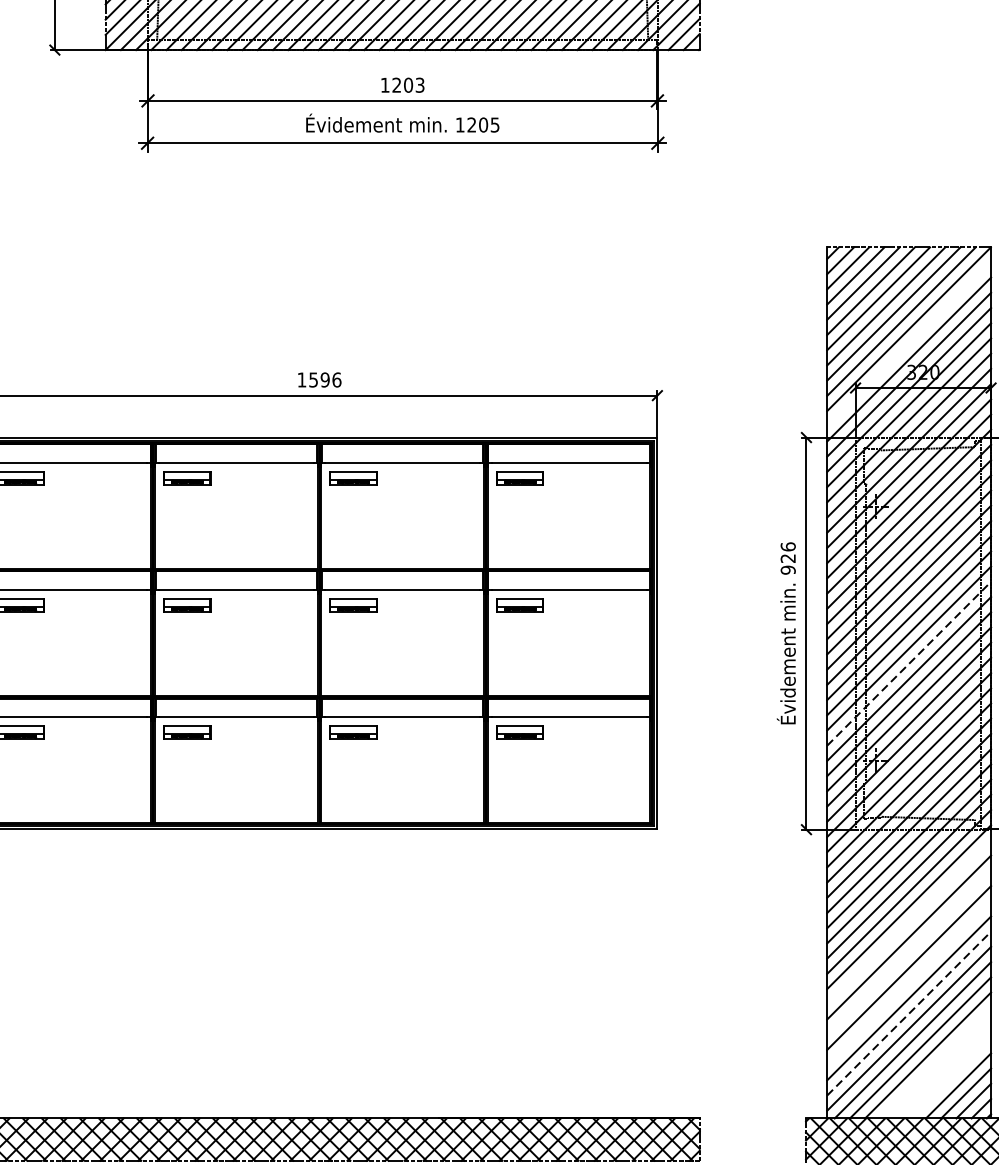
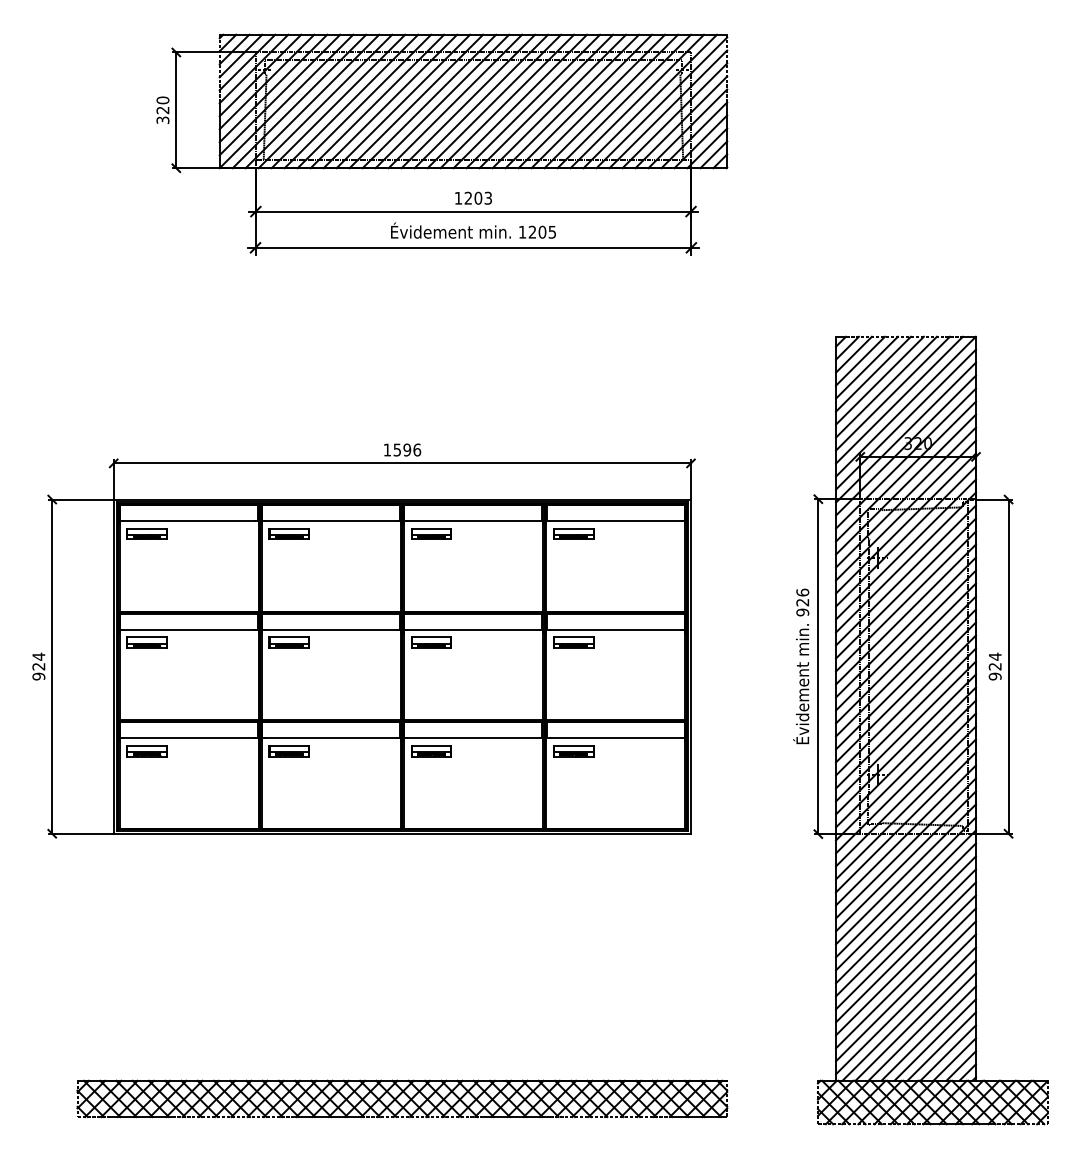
line: (909, 344) -> (906, 419), added
line: (909, 663) -> (906, 692), dashed -> solid
line: (909, 922) -> (906, 913), added
line: (909, 953) -> (906, 939), added
line: (909, 983) -> (906, 965), added
line: (909, 1013) -> (906, 991), dashed -> solid
line: (935, 1063) -> (928, 1033), added
line: (943, 1070) -> (935, 1039), added
line: (950, 1078) -> (941, 1046), added

